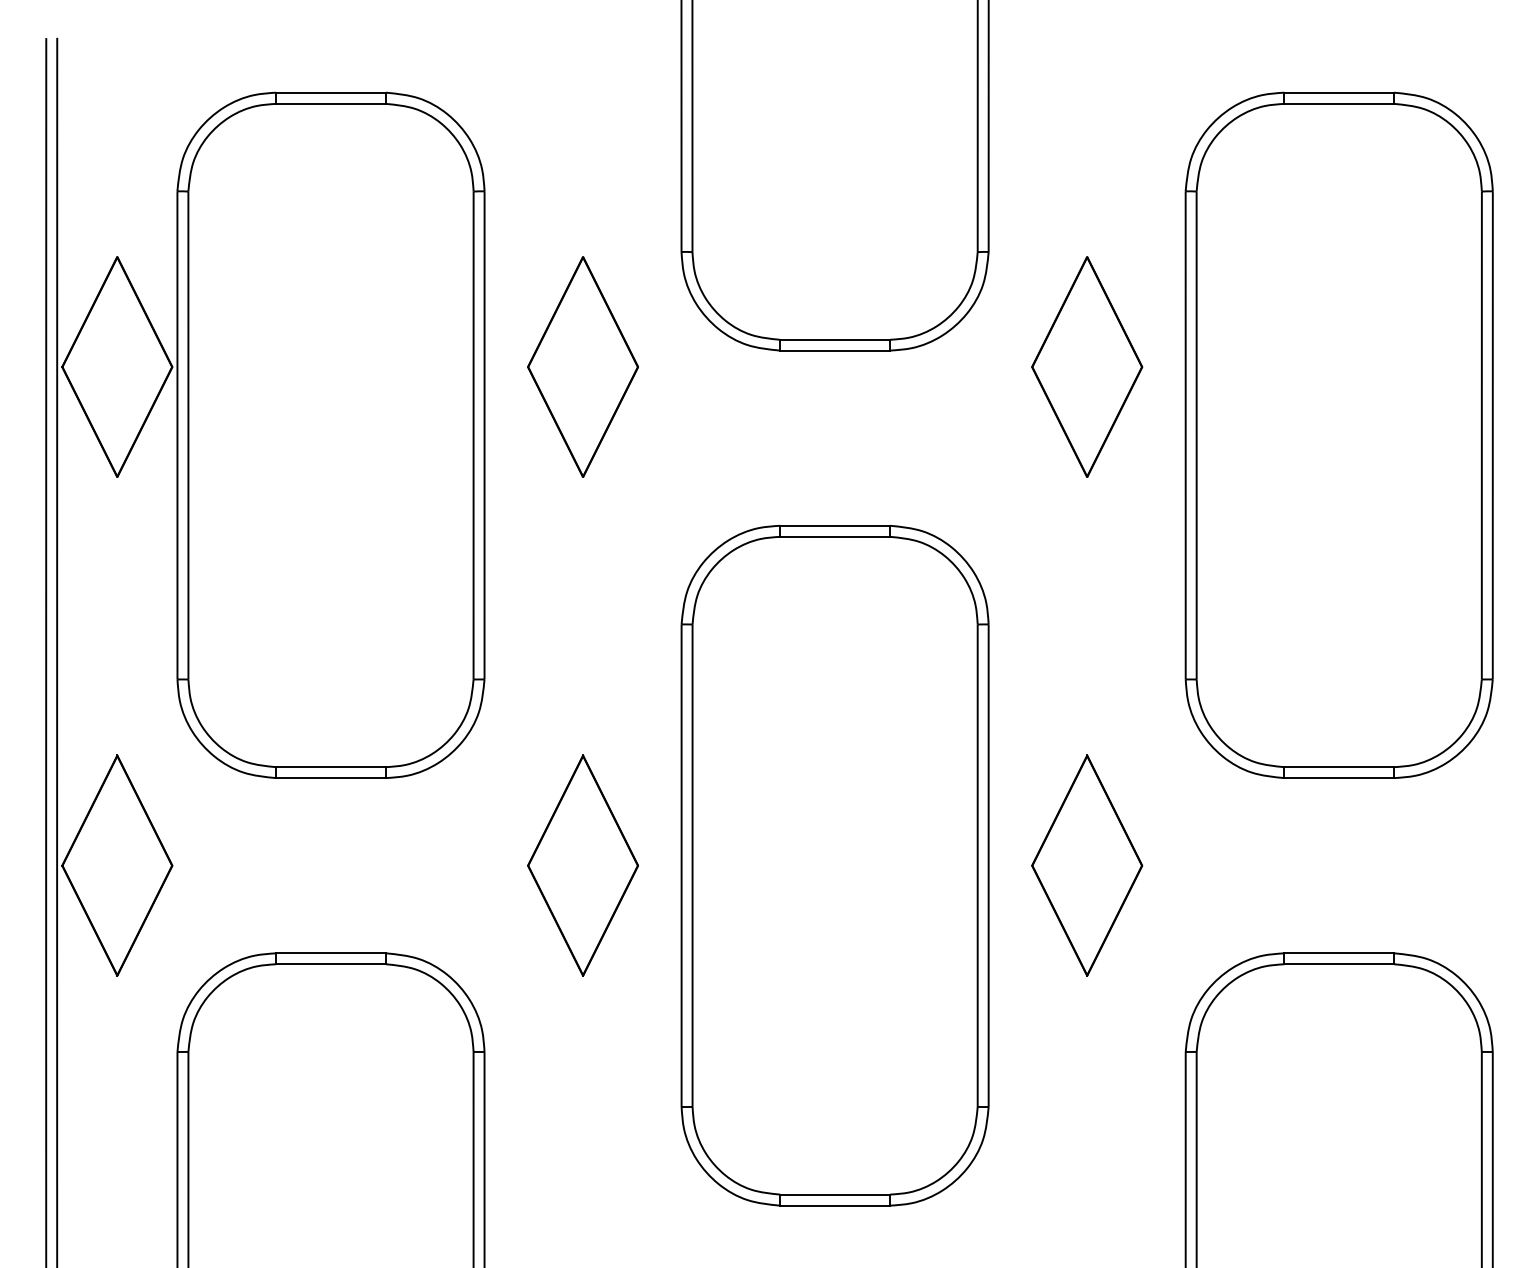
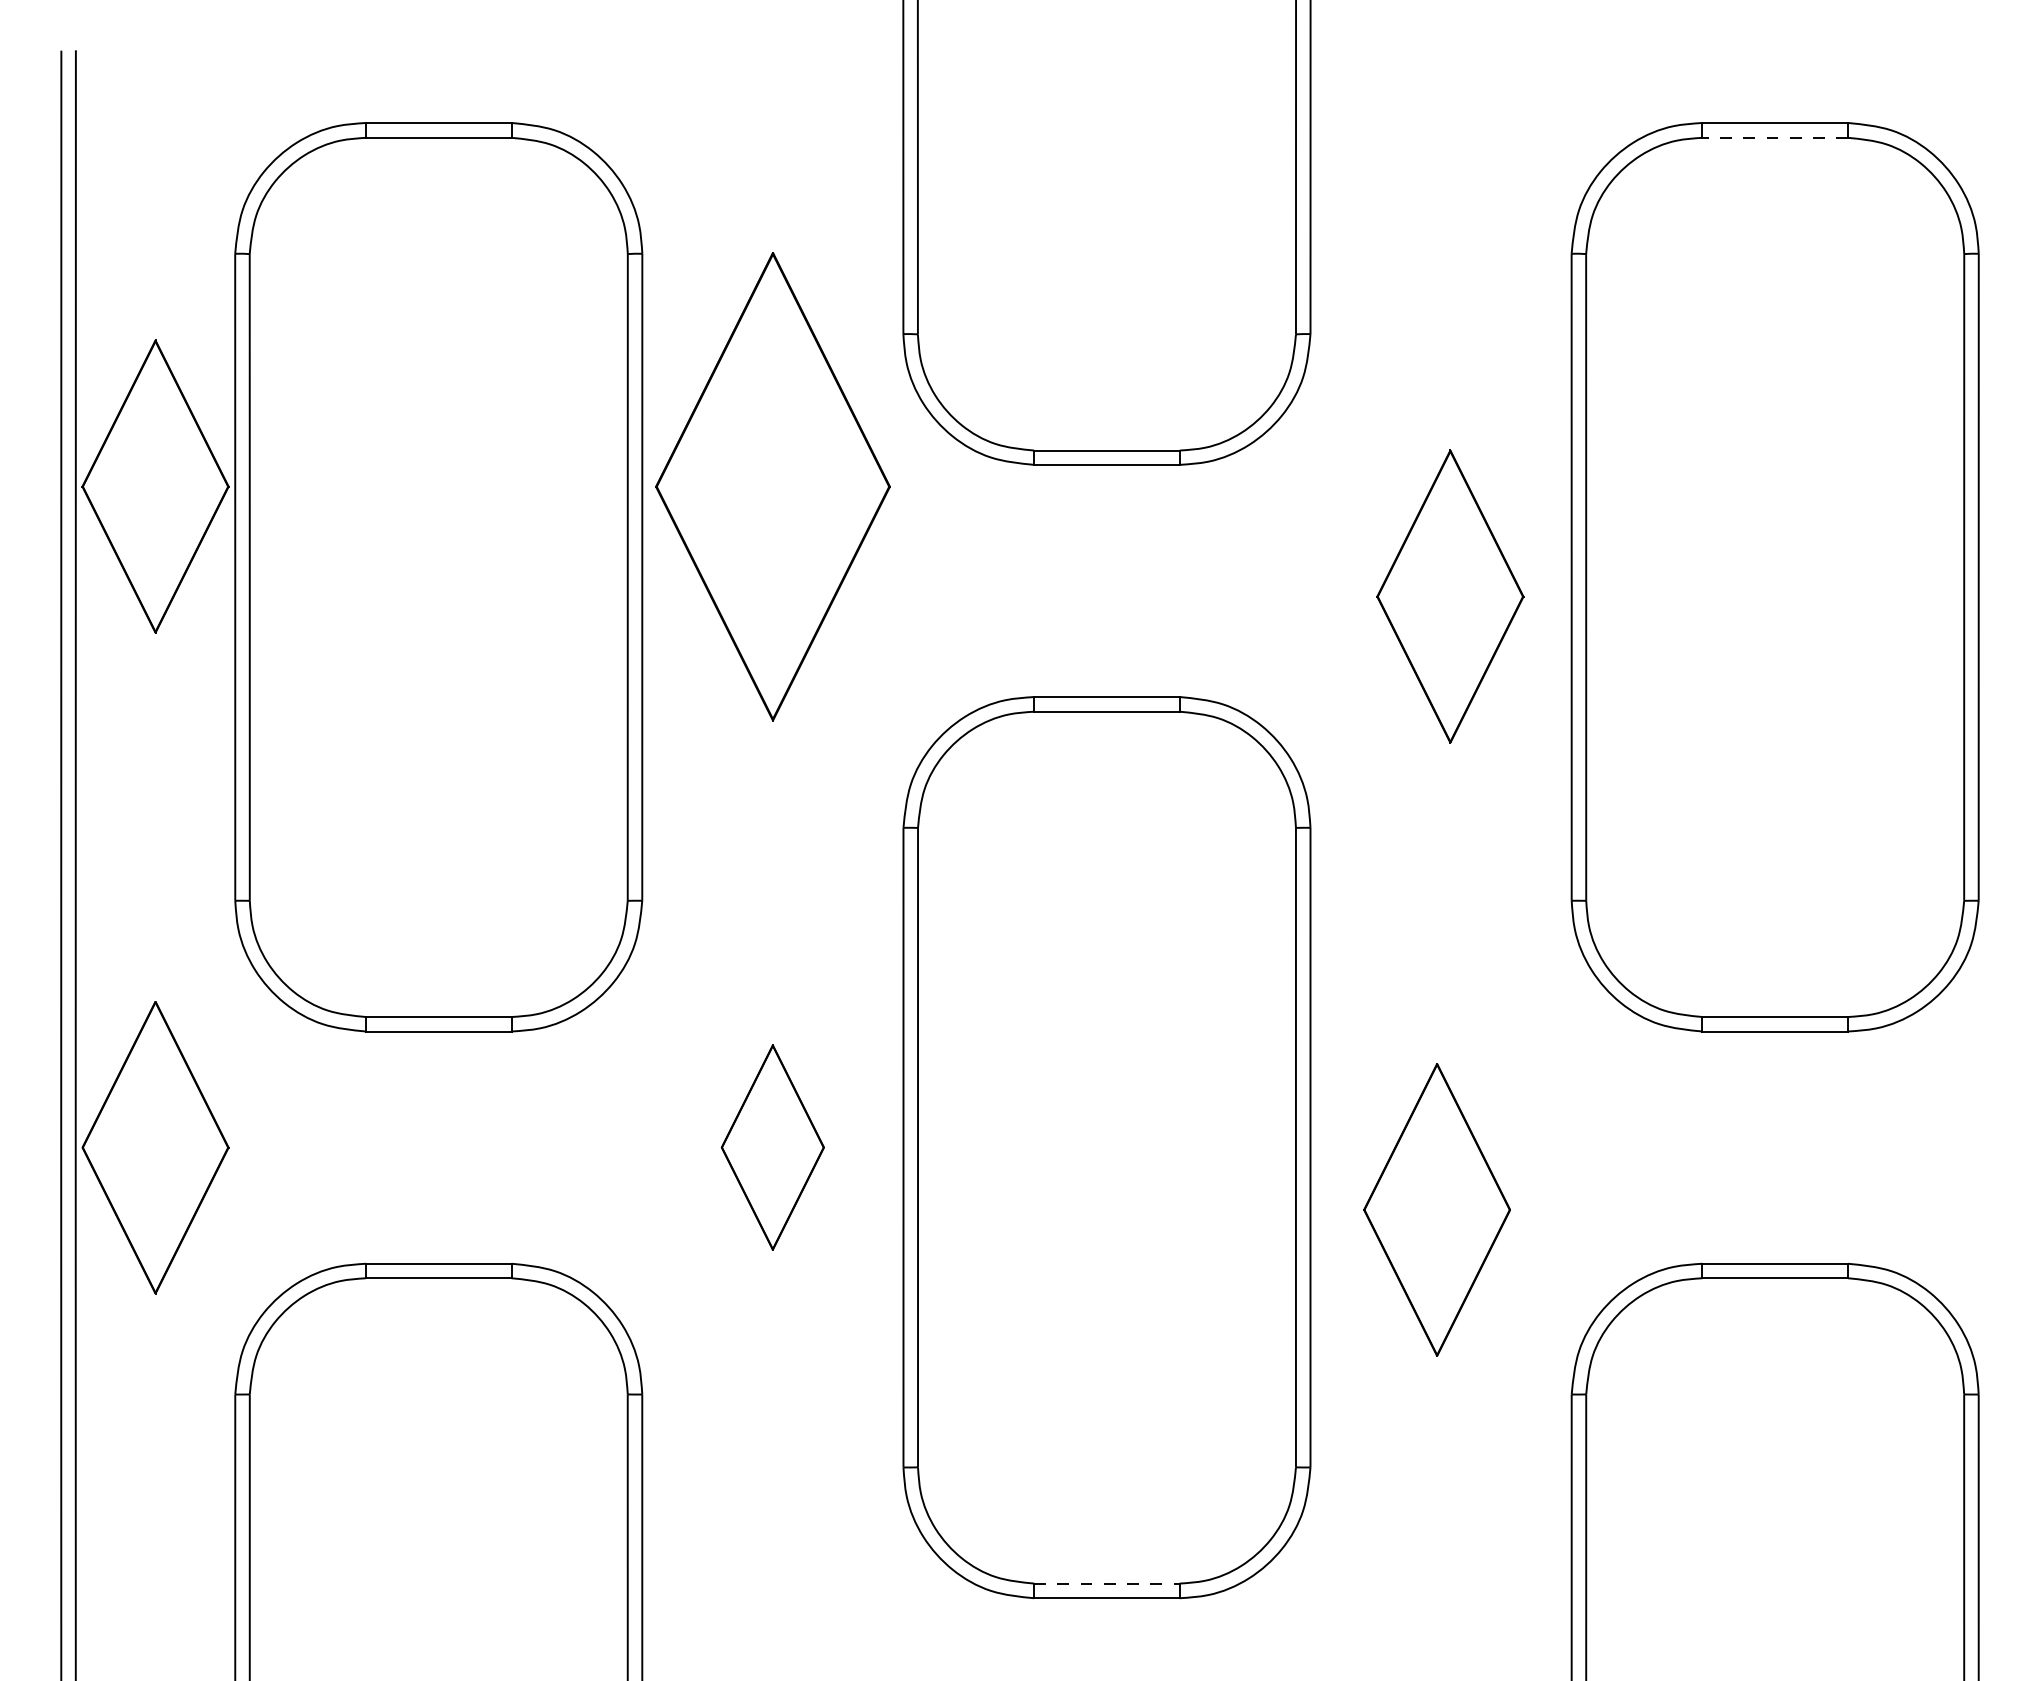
line: (1339, 103) -> (1775, 137), solid -> dashed
part: (582, 366) -> (772, 485), size x1.6
part: (1087, 366) -> (1450, 595), moved
part: (582, 865) -> (772, 1147), size x0.7
part: (1087, 865) -> (1437, 1209), moved
line: (835, 1194) -> (1107, 1583), solid -> dashed

